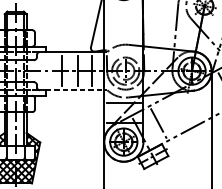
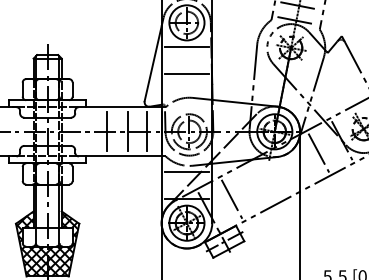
line: (123, 5) -> (186, 47), added
line: (123, 25) -> (186, 73), added
line: (74, 90) -> (123, 156), dashed -> solid

